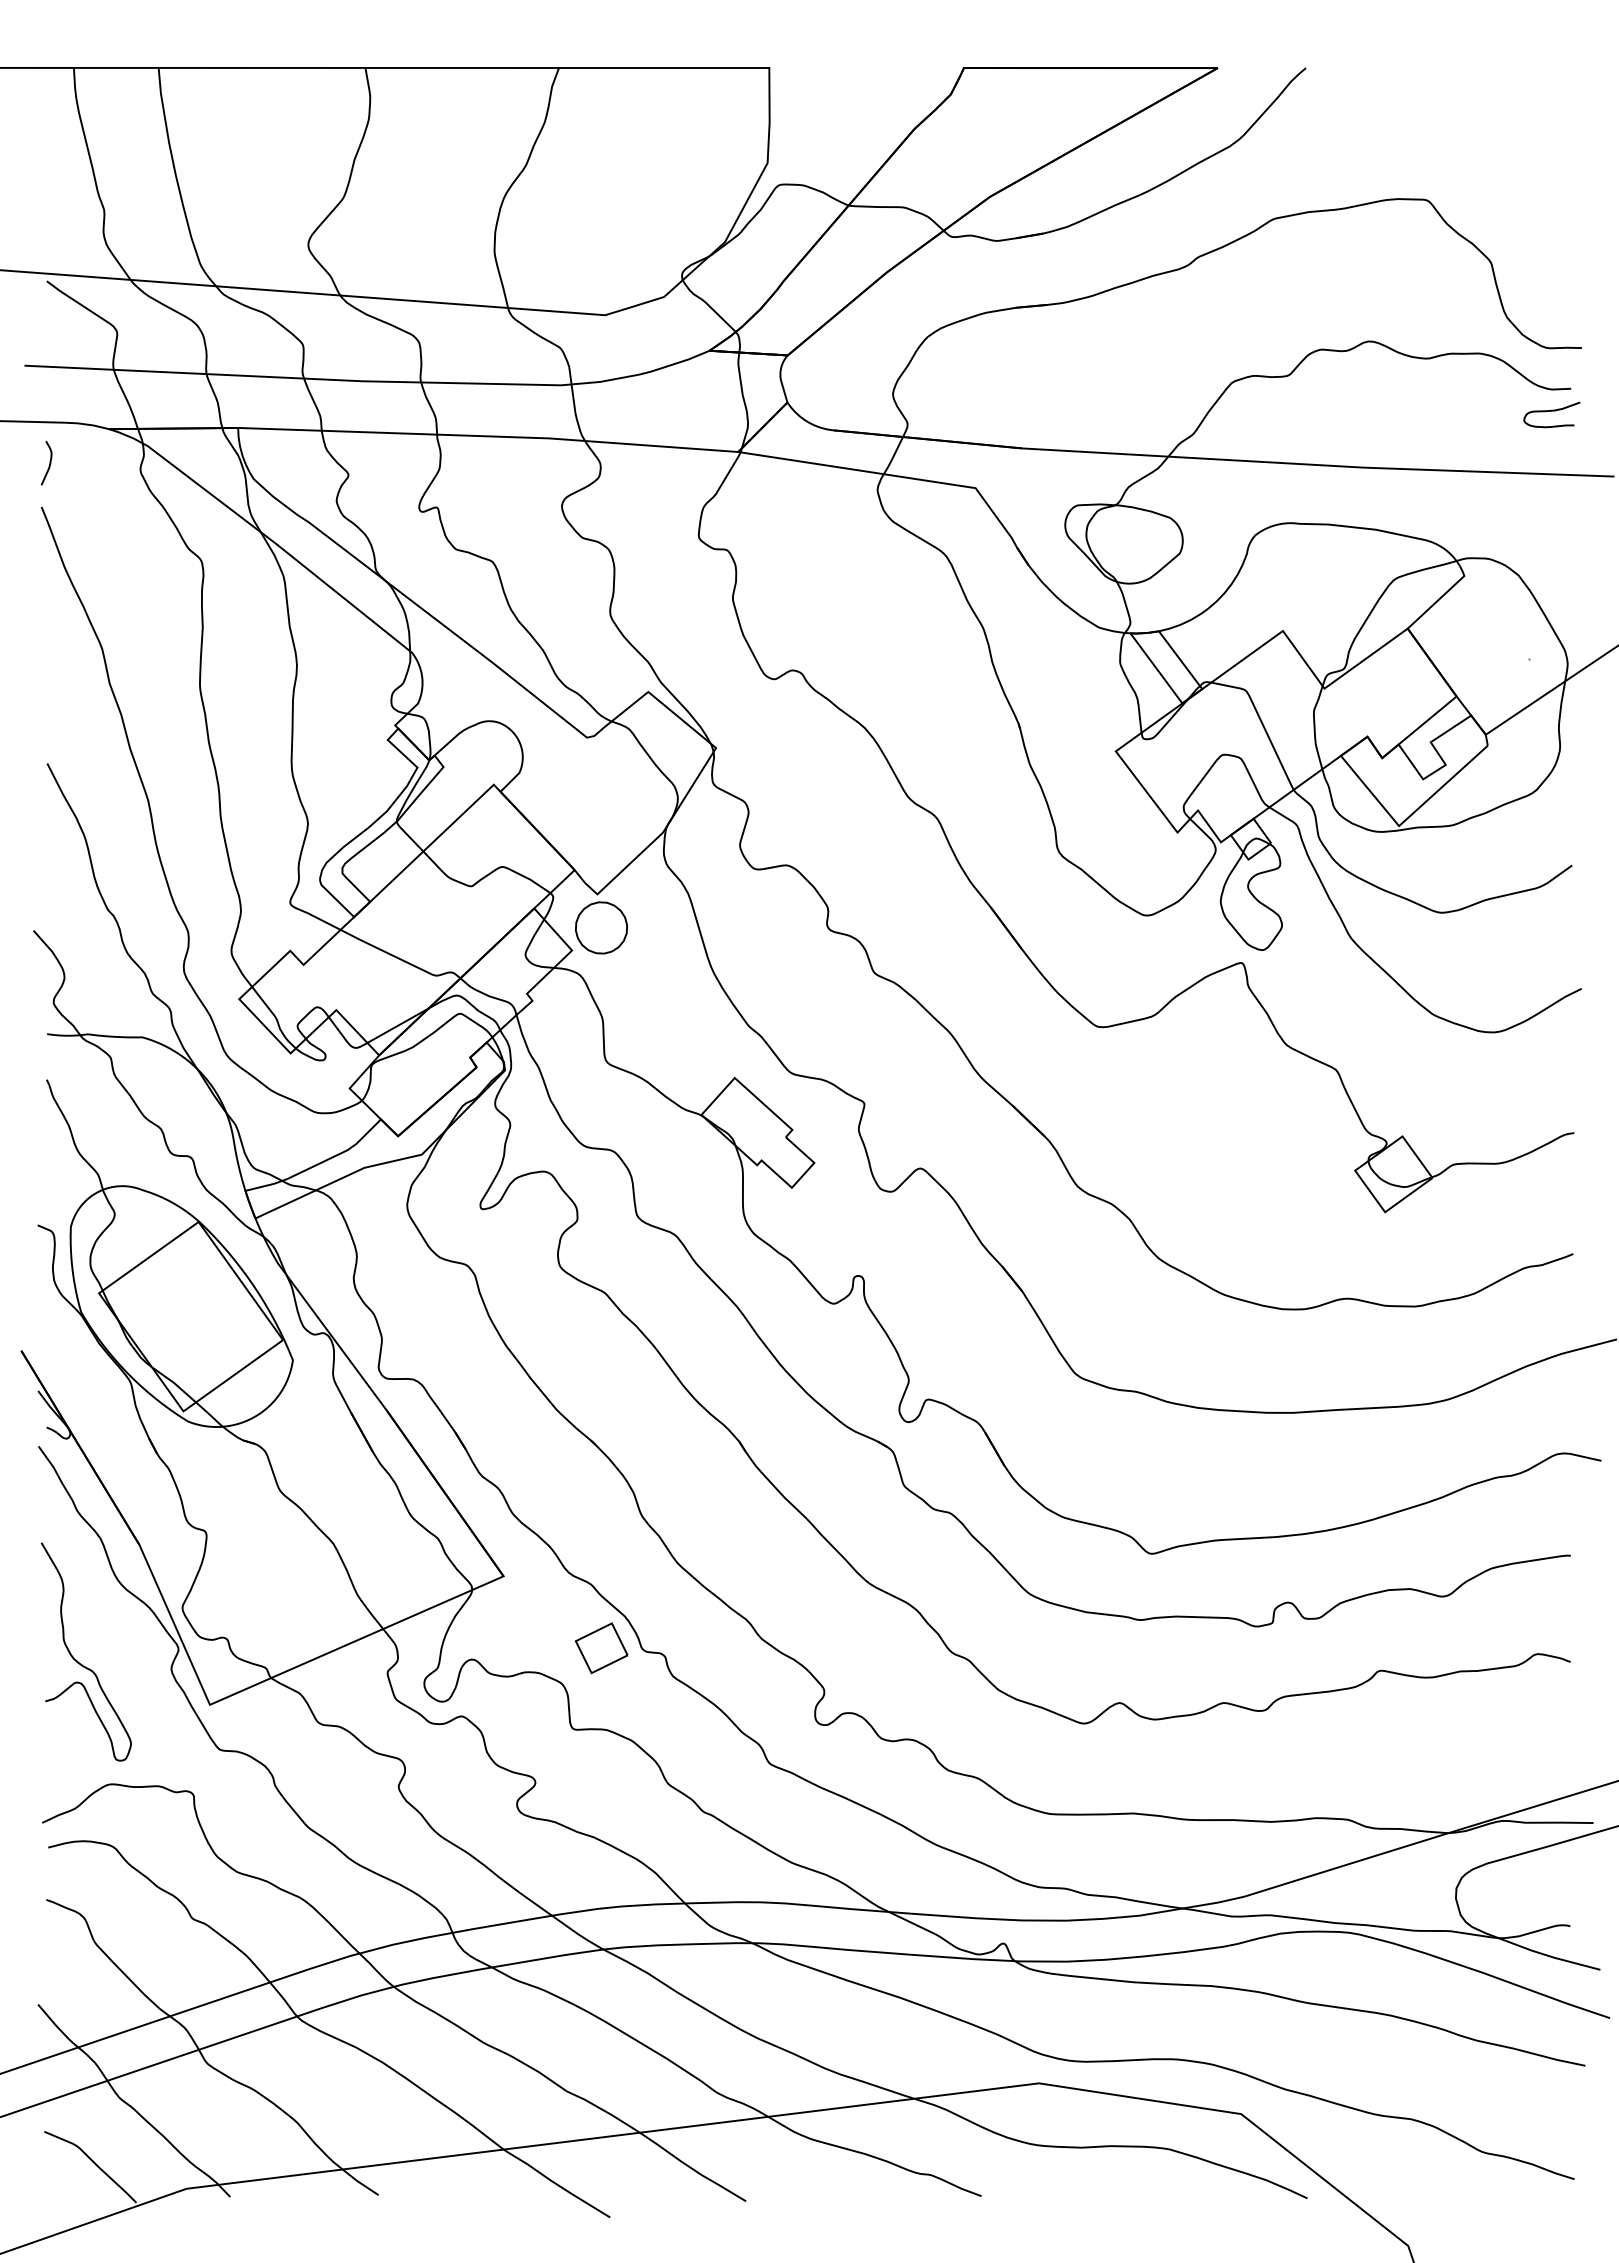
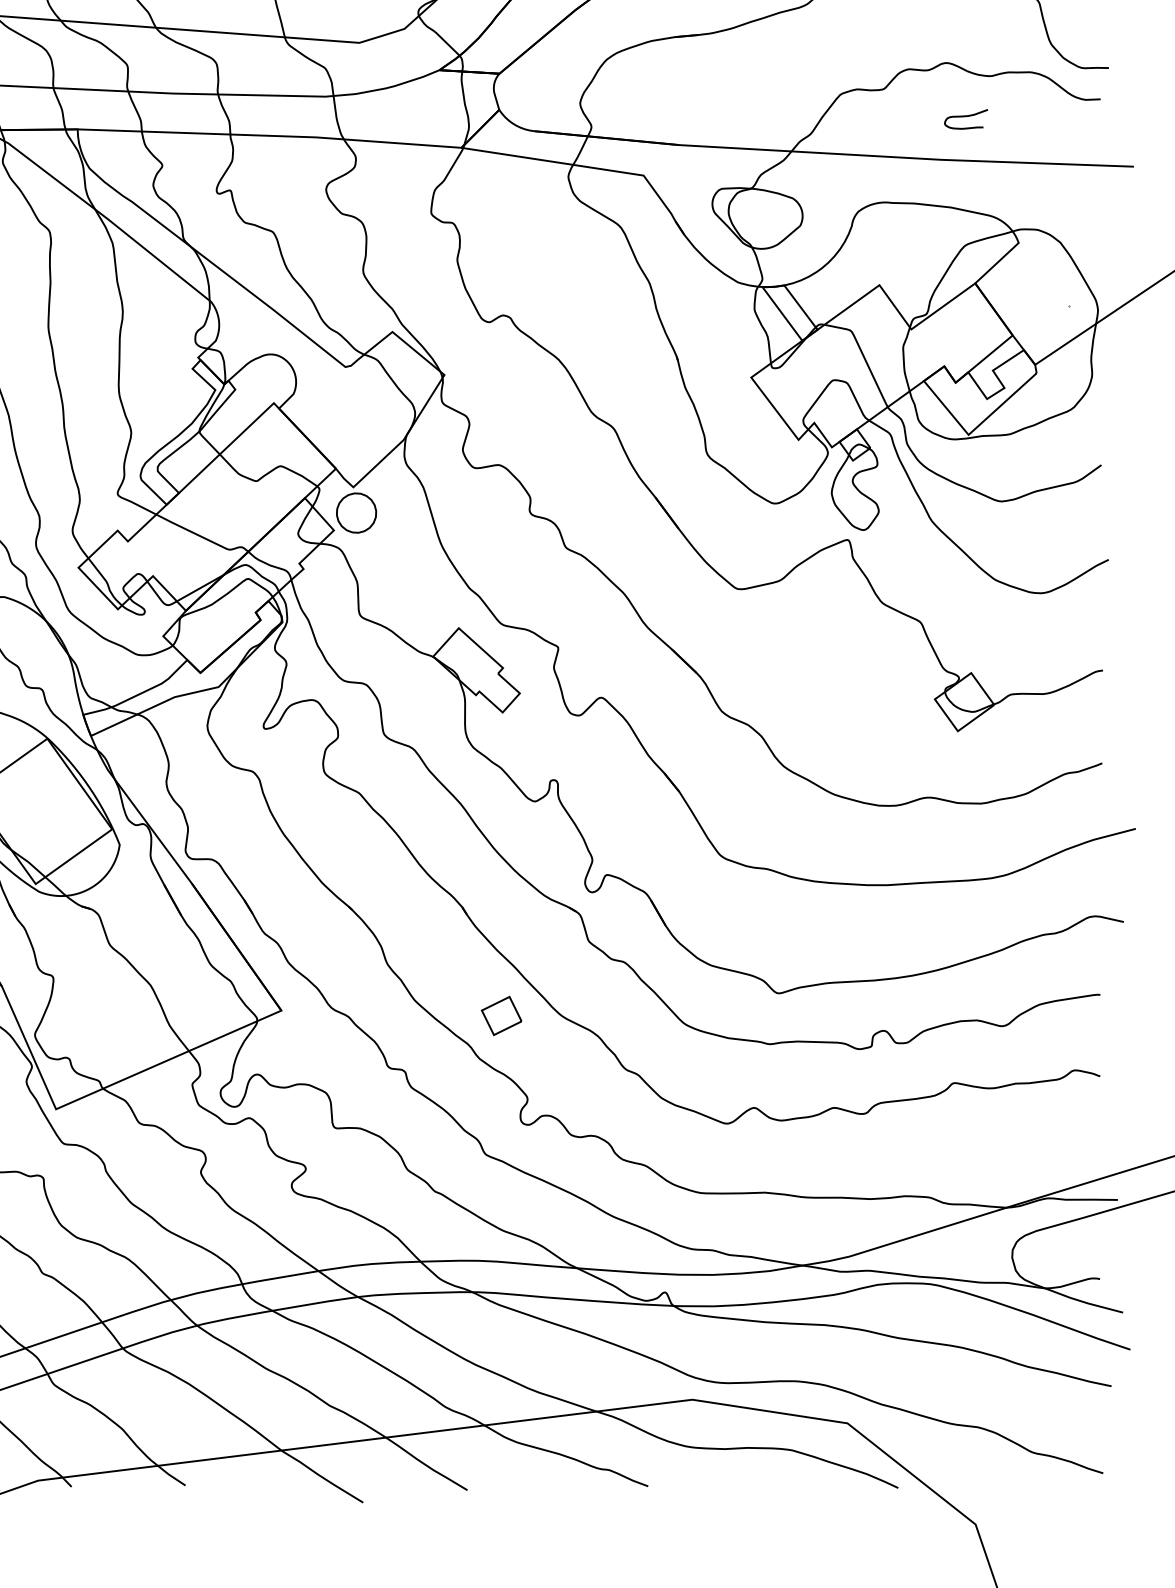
curve: (1551, 411) -> (965, 116), moved
part: (601, 1648) -> (501, 1016), moved

